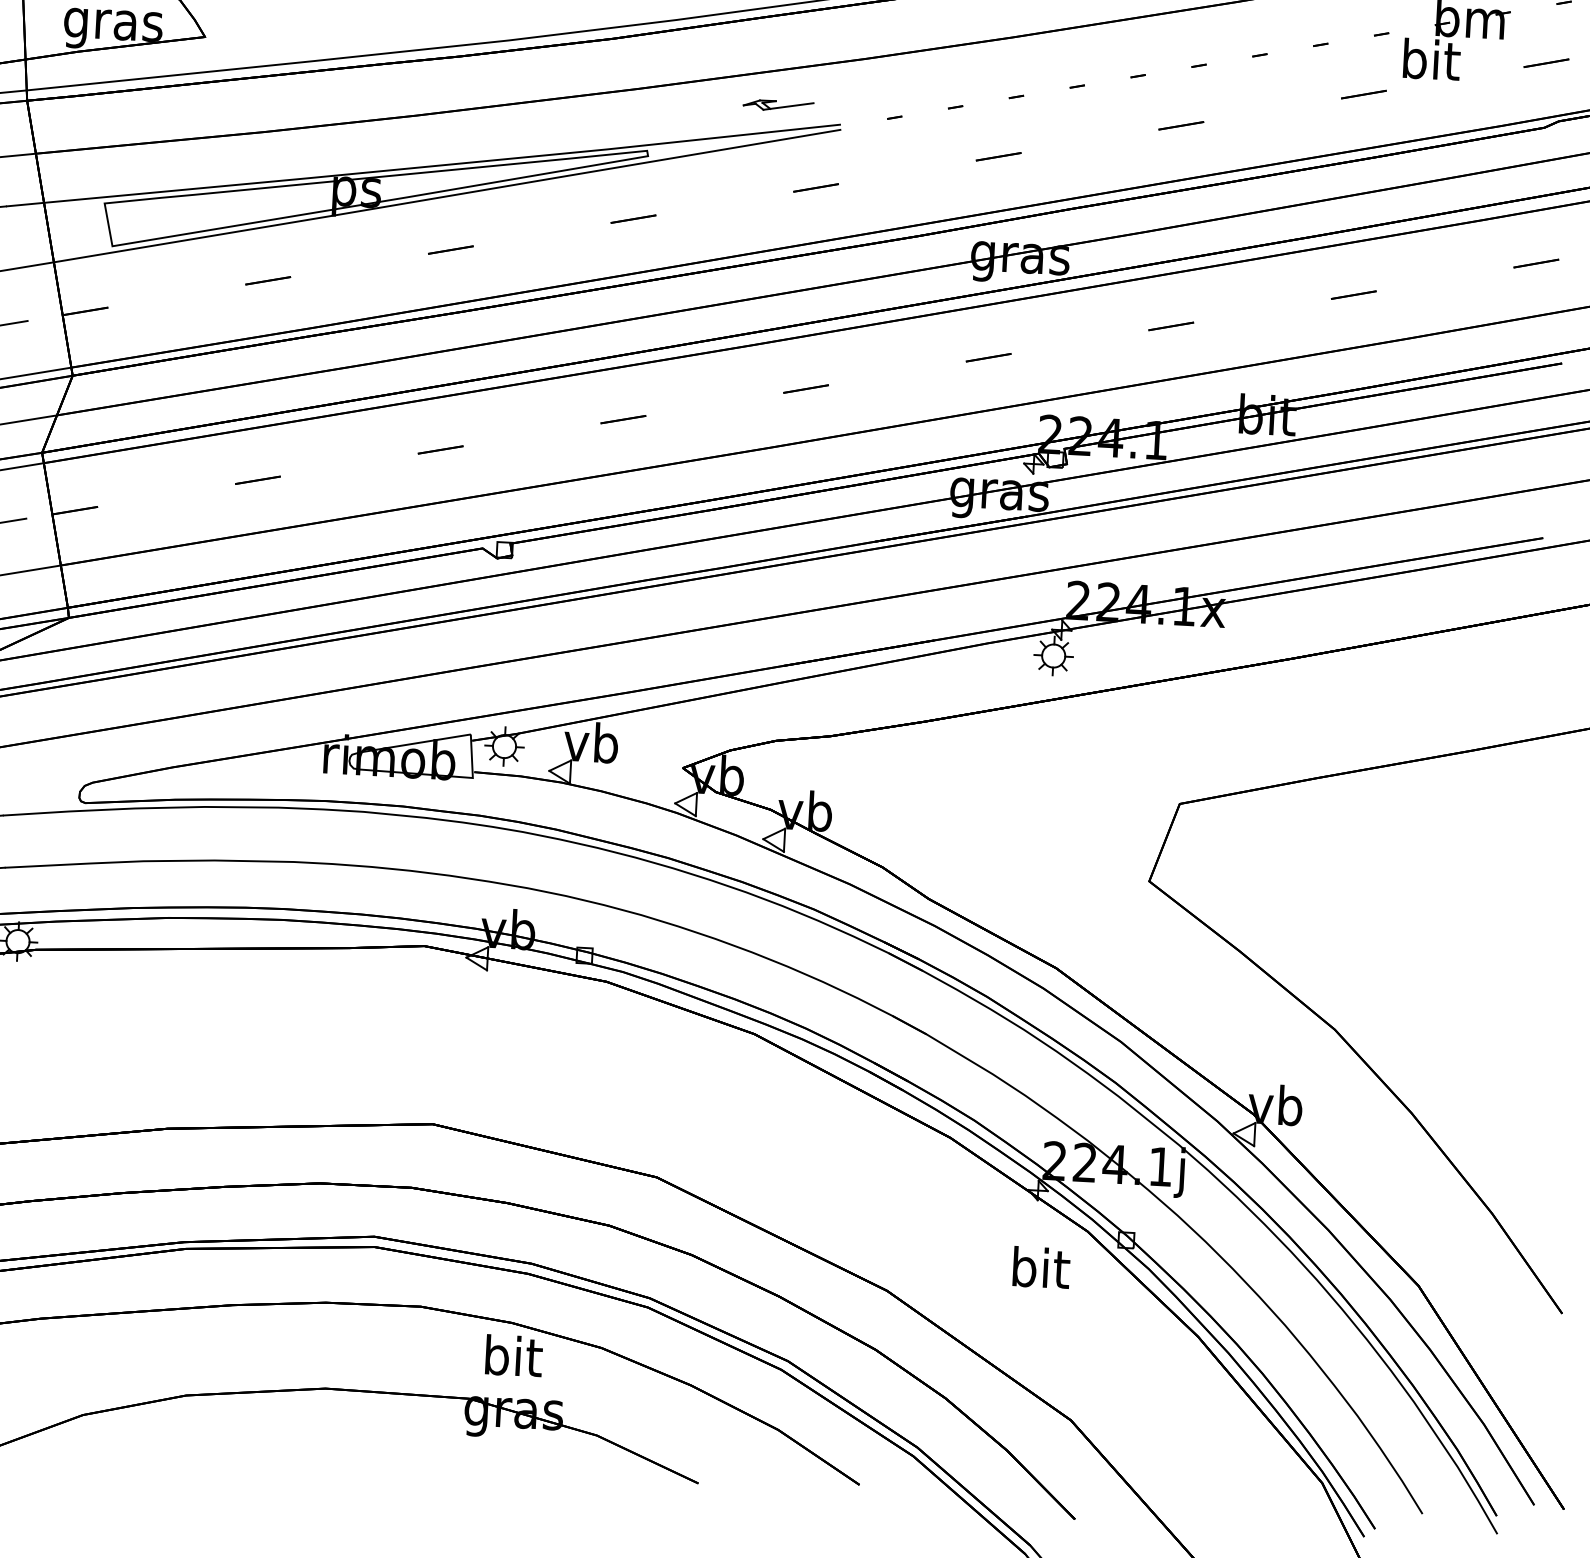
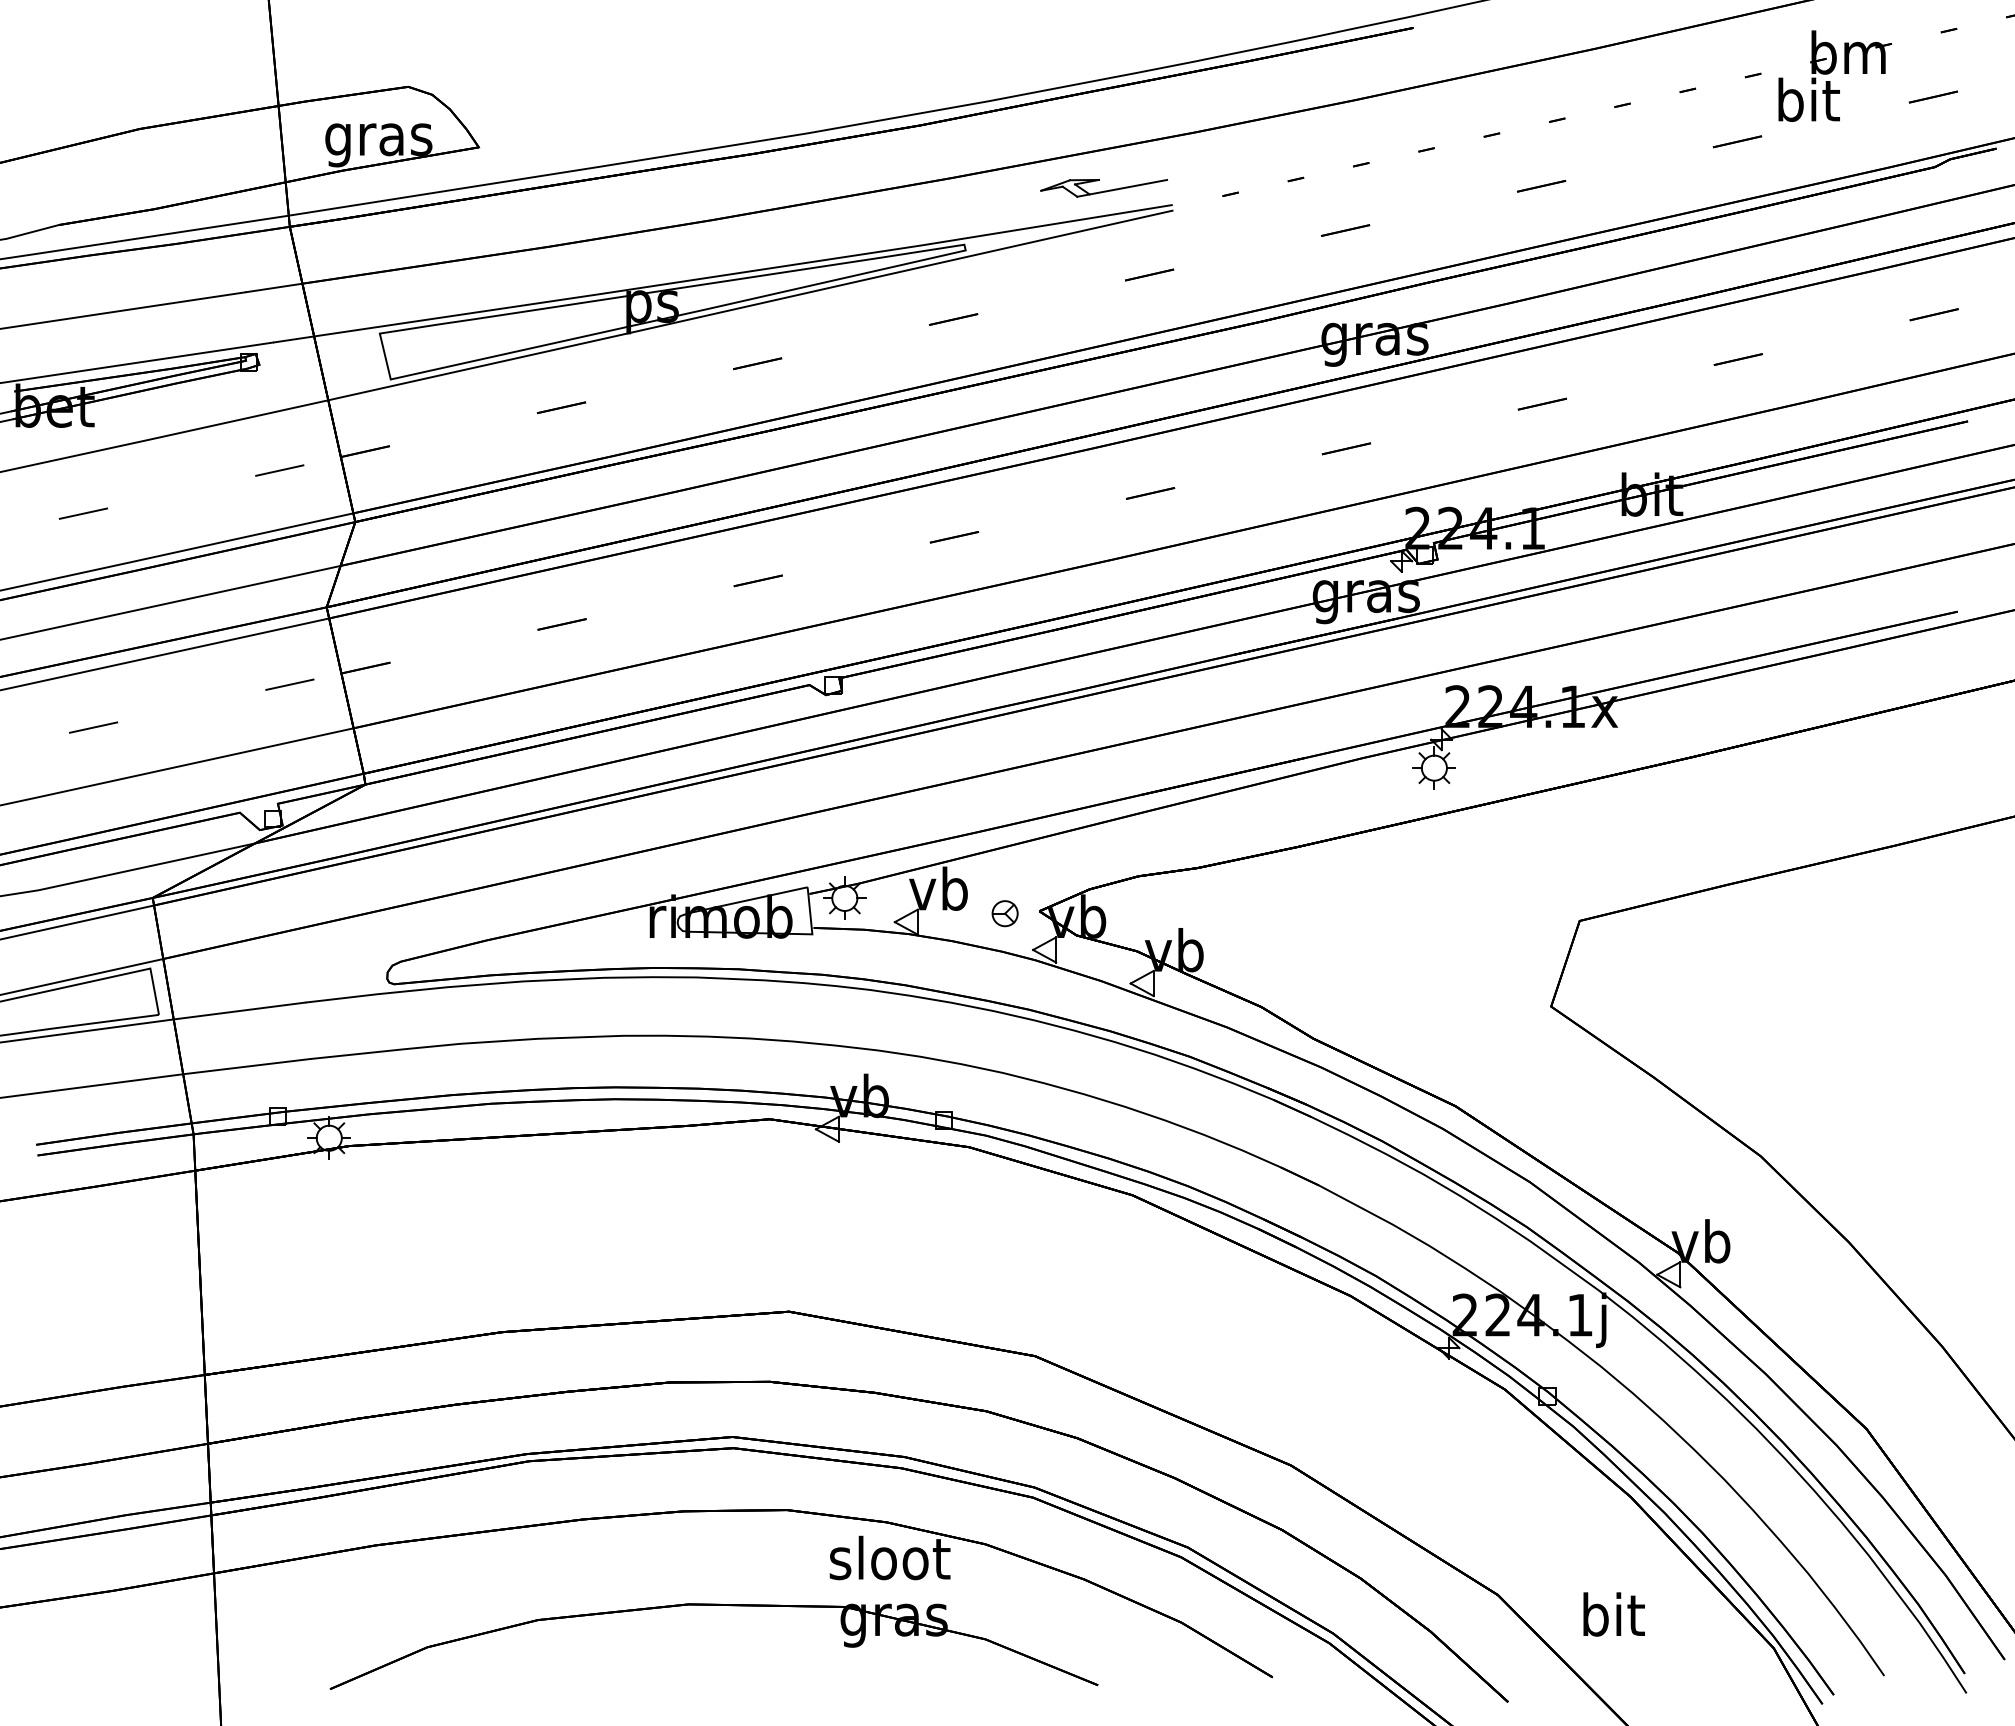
part: (778, 106) -> (1103, 188), size x1.67
part: (650, 768) -> (1004, 913), added
text: (1040, 1267) -> (1613, 1614), moved
text: (512, 1355) -> (889, 1557), bit -> sloot

